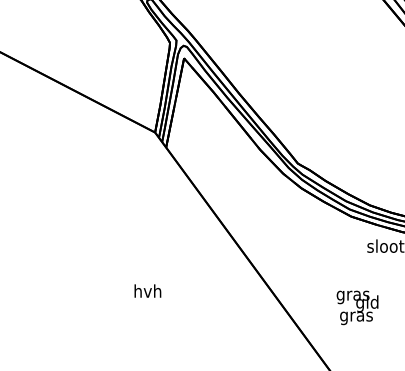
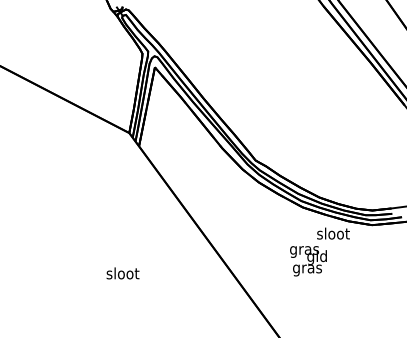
text: (147, 291) -> (122, 273), hvh -> sloot
text: (357, 308) -> (308, 261), moved

